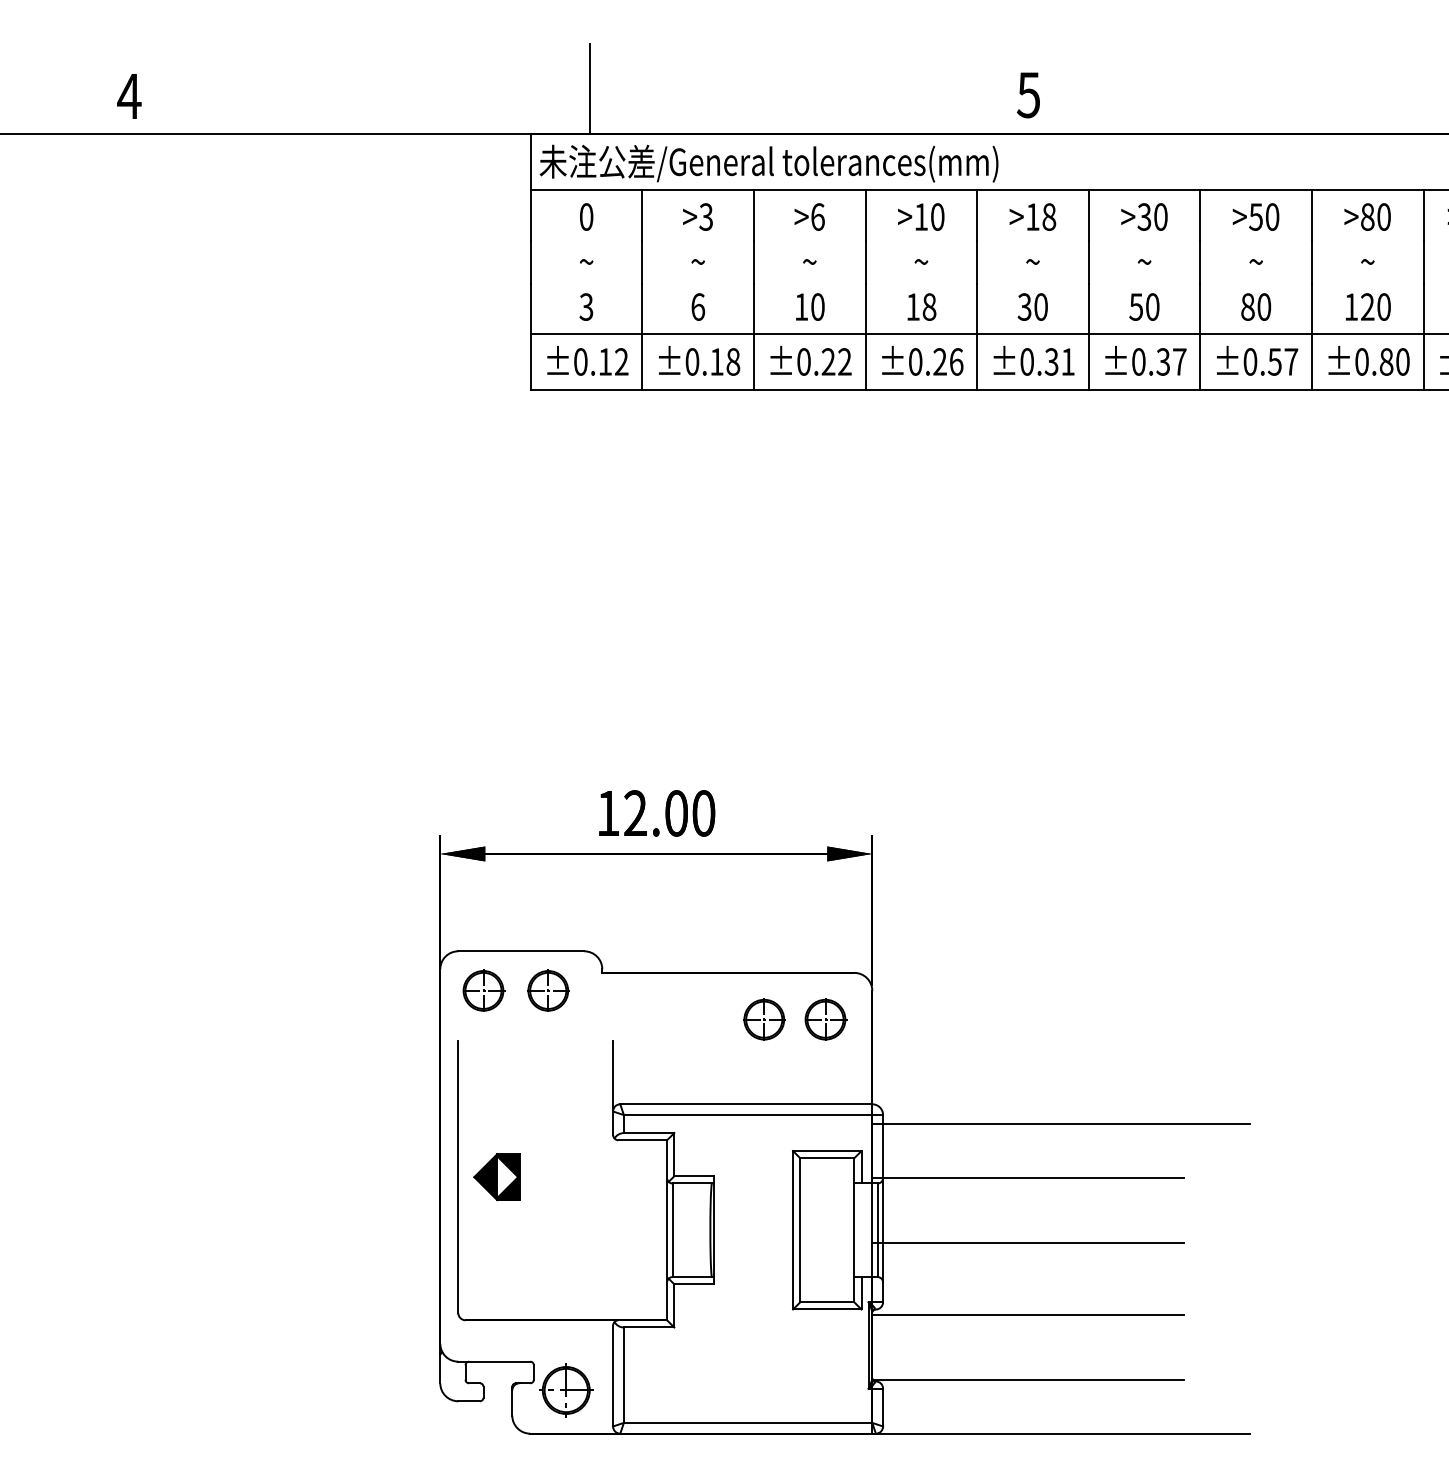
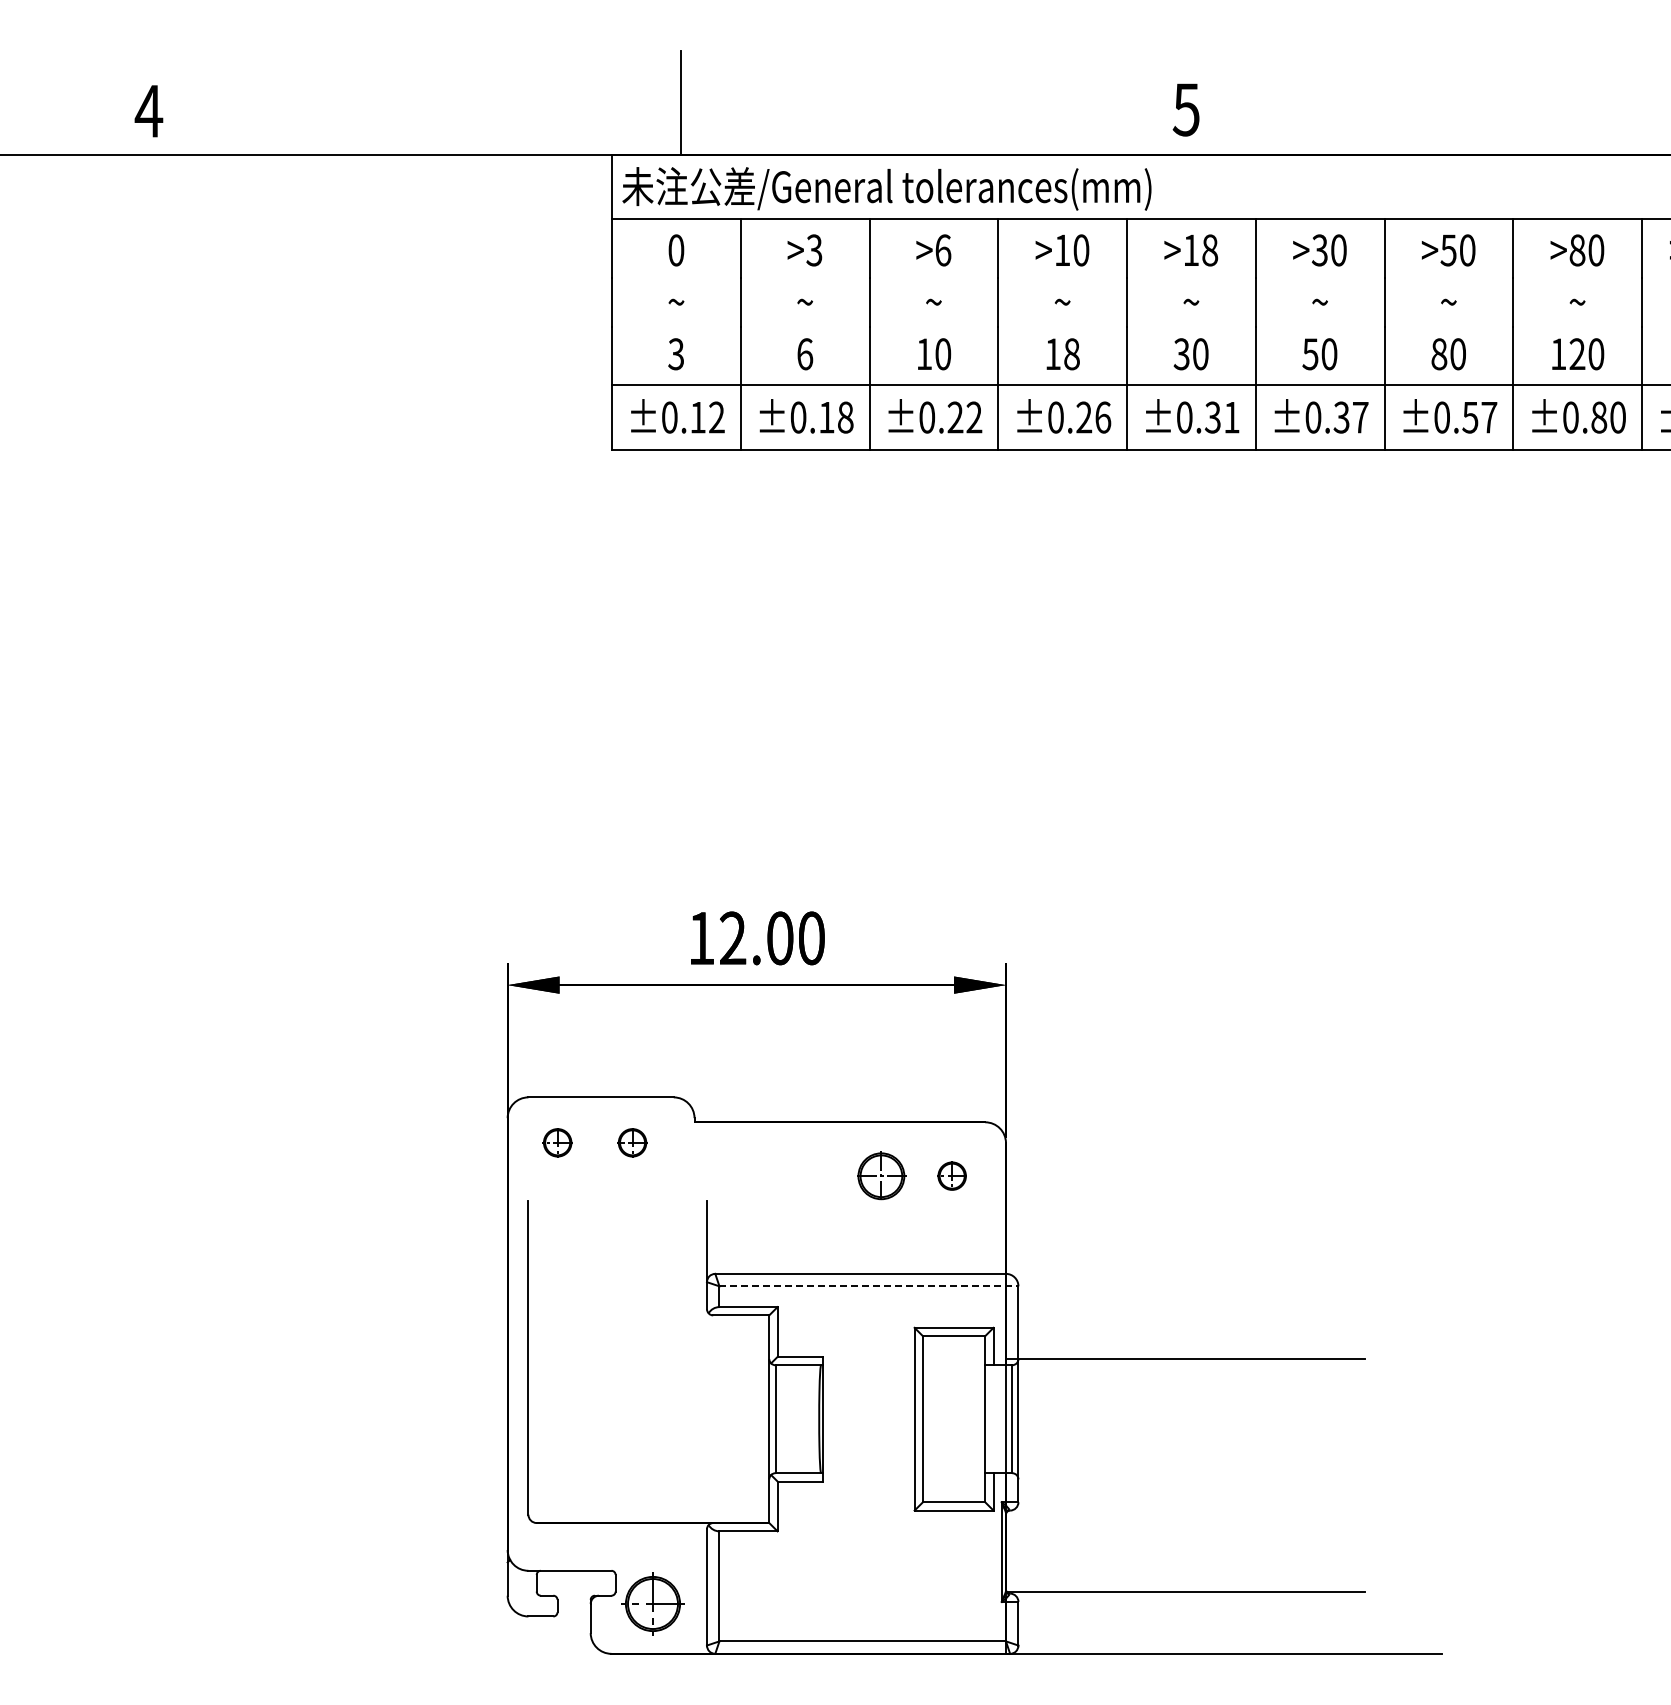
part: (483, 990) -> (557, 1142), size x0.6
part: (548, 990) -> (632, 1142), size x0.6
part: (825, 1019) -> (952, 1175), size x0.6
line: (753, 1115) -> (869, 1286), solid -> dashed
line: (1060, 1123) -> (1223, 1296), removed
part: (496, 1176) -> (572, 1357), removed
line: (1027, 1242) -> (1185, 1433), removed
line: (1027, 1314) -> (1185, 1516), removed

